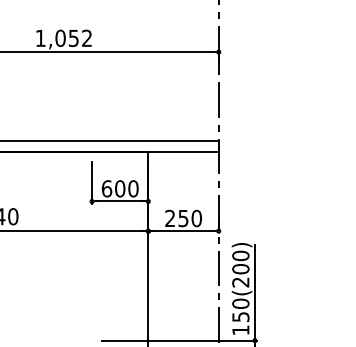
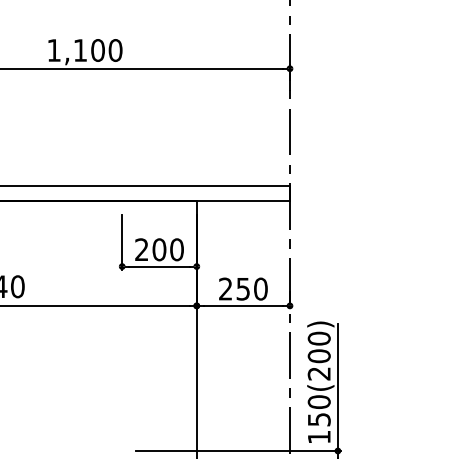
text: (73, 38) -> (97, 50), 1,052 -> 1,100
text: (106, 188) -> (141, 249), 600 -> 200

